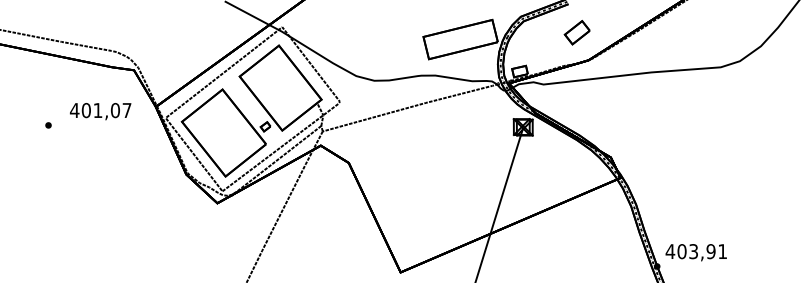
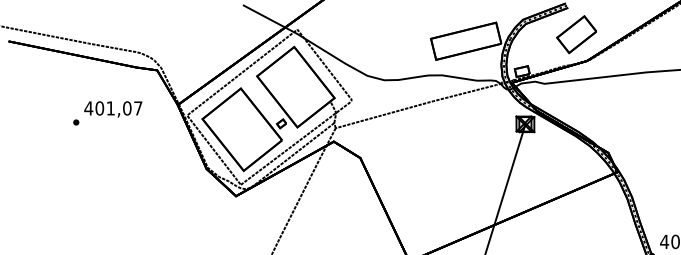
part: (576, 32) -> (575, 34), size x1.67
text: (100, 111) -> (113, 109), moved

